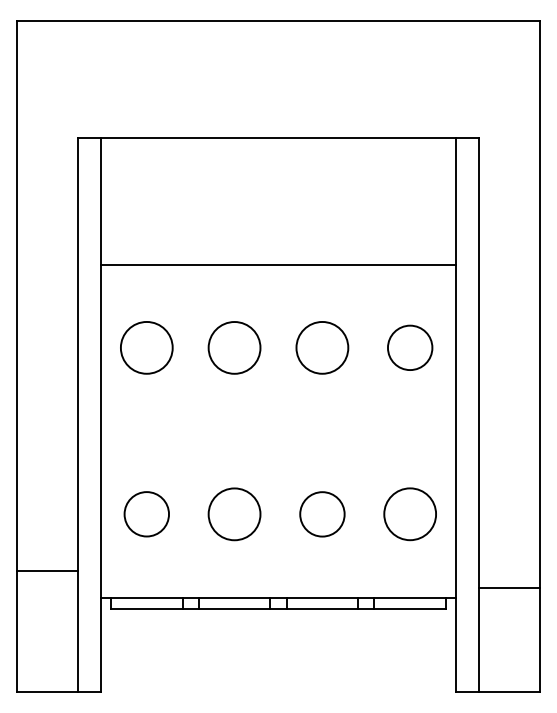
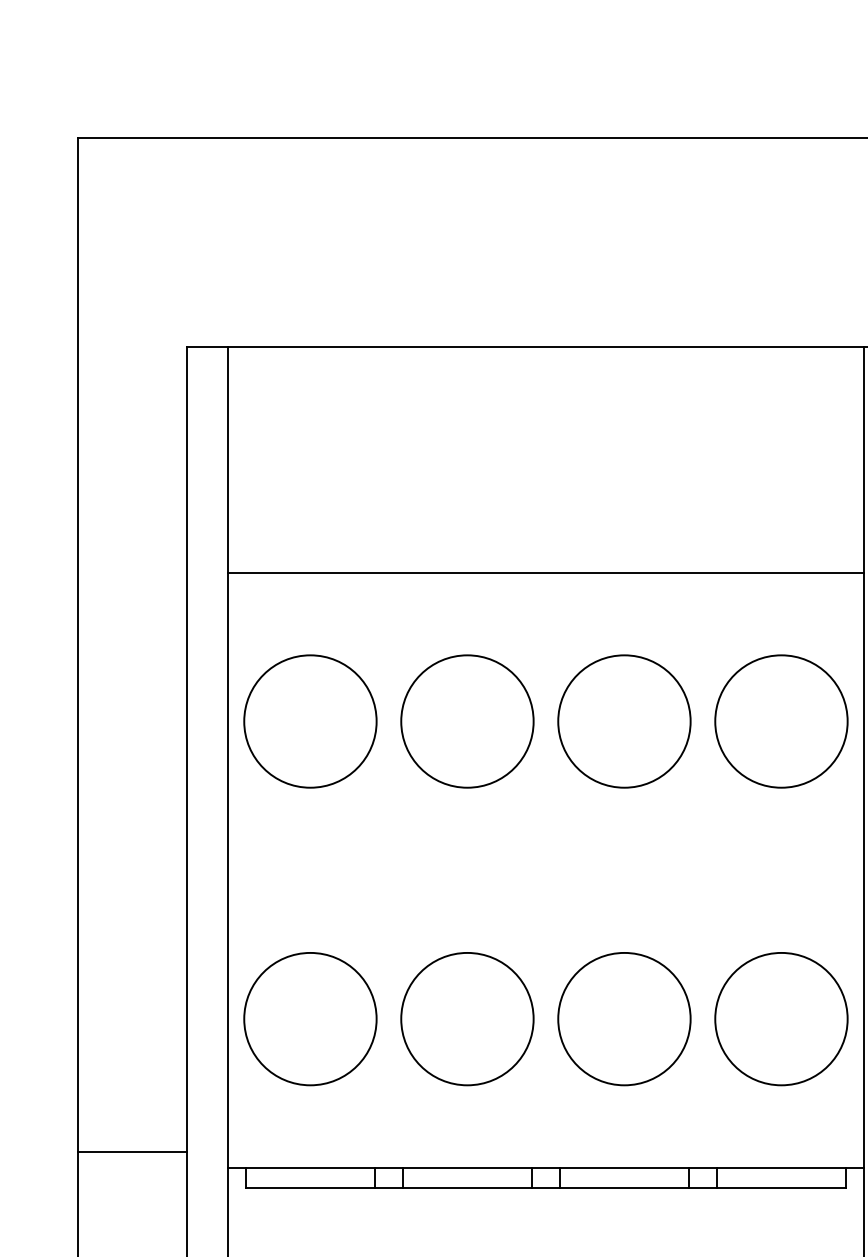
circle: (146, 347) -> (309, 720), size x1.43
circle: (234, 347) -> (467, 720), size x1.43
circle: (322, 347) -> (624, 720), size x1.43
circle: (410, 347) -> (782, 720), size x1.67
circle: (146, 514) -> (309, 1019), size x1.67
circle: (234, 514) -> (467, 1019), size x1.43
circle: (322, 514) -> (624, 1019), size x1.67
circle: (410, 514) -> (782, 1019), size x1.43
line: (46, 571) -> (131, 1151), moved

